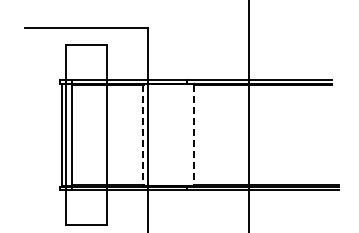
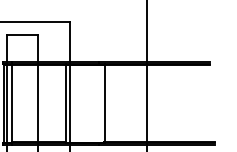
line: (143, 135) -> (66, 103), dashed -> solid
line: (193, 135) -> (104, 103), dashed -> solid

